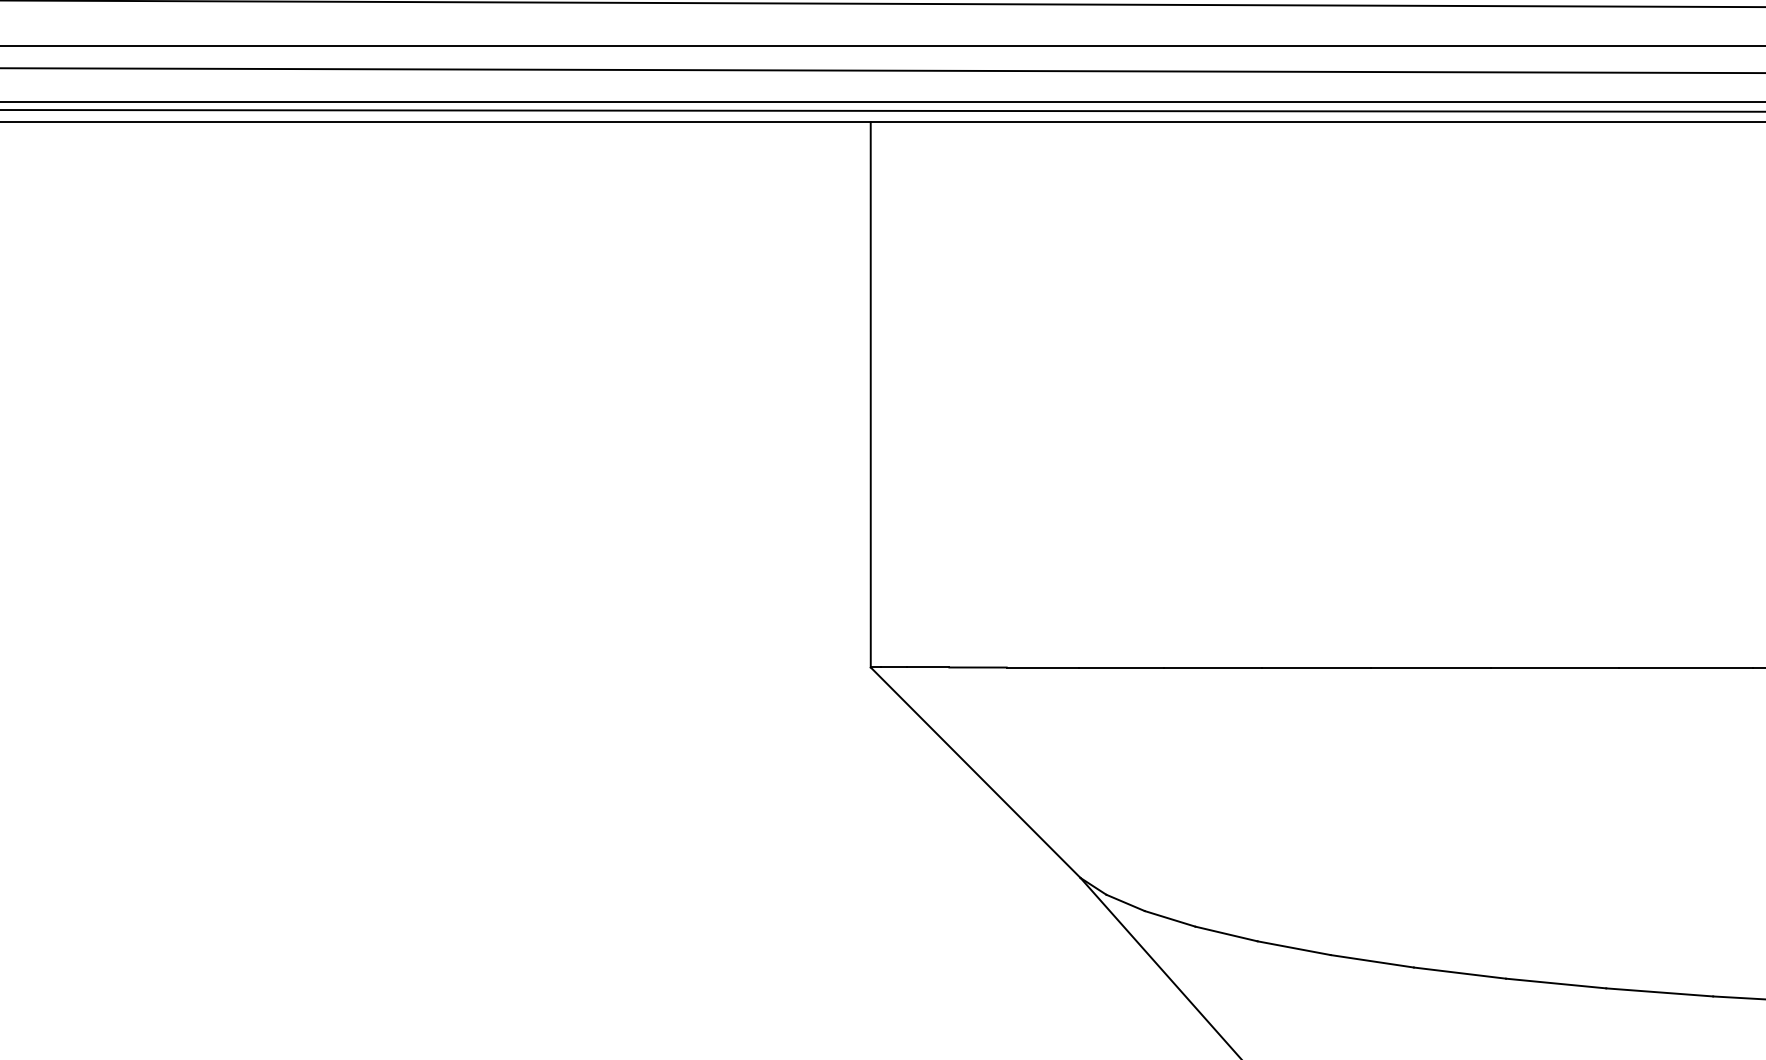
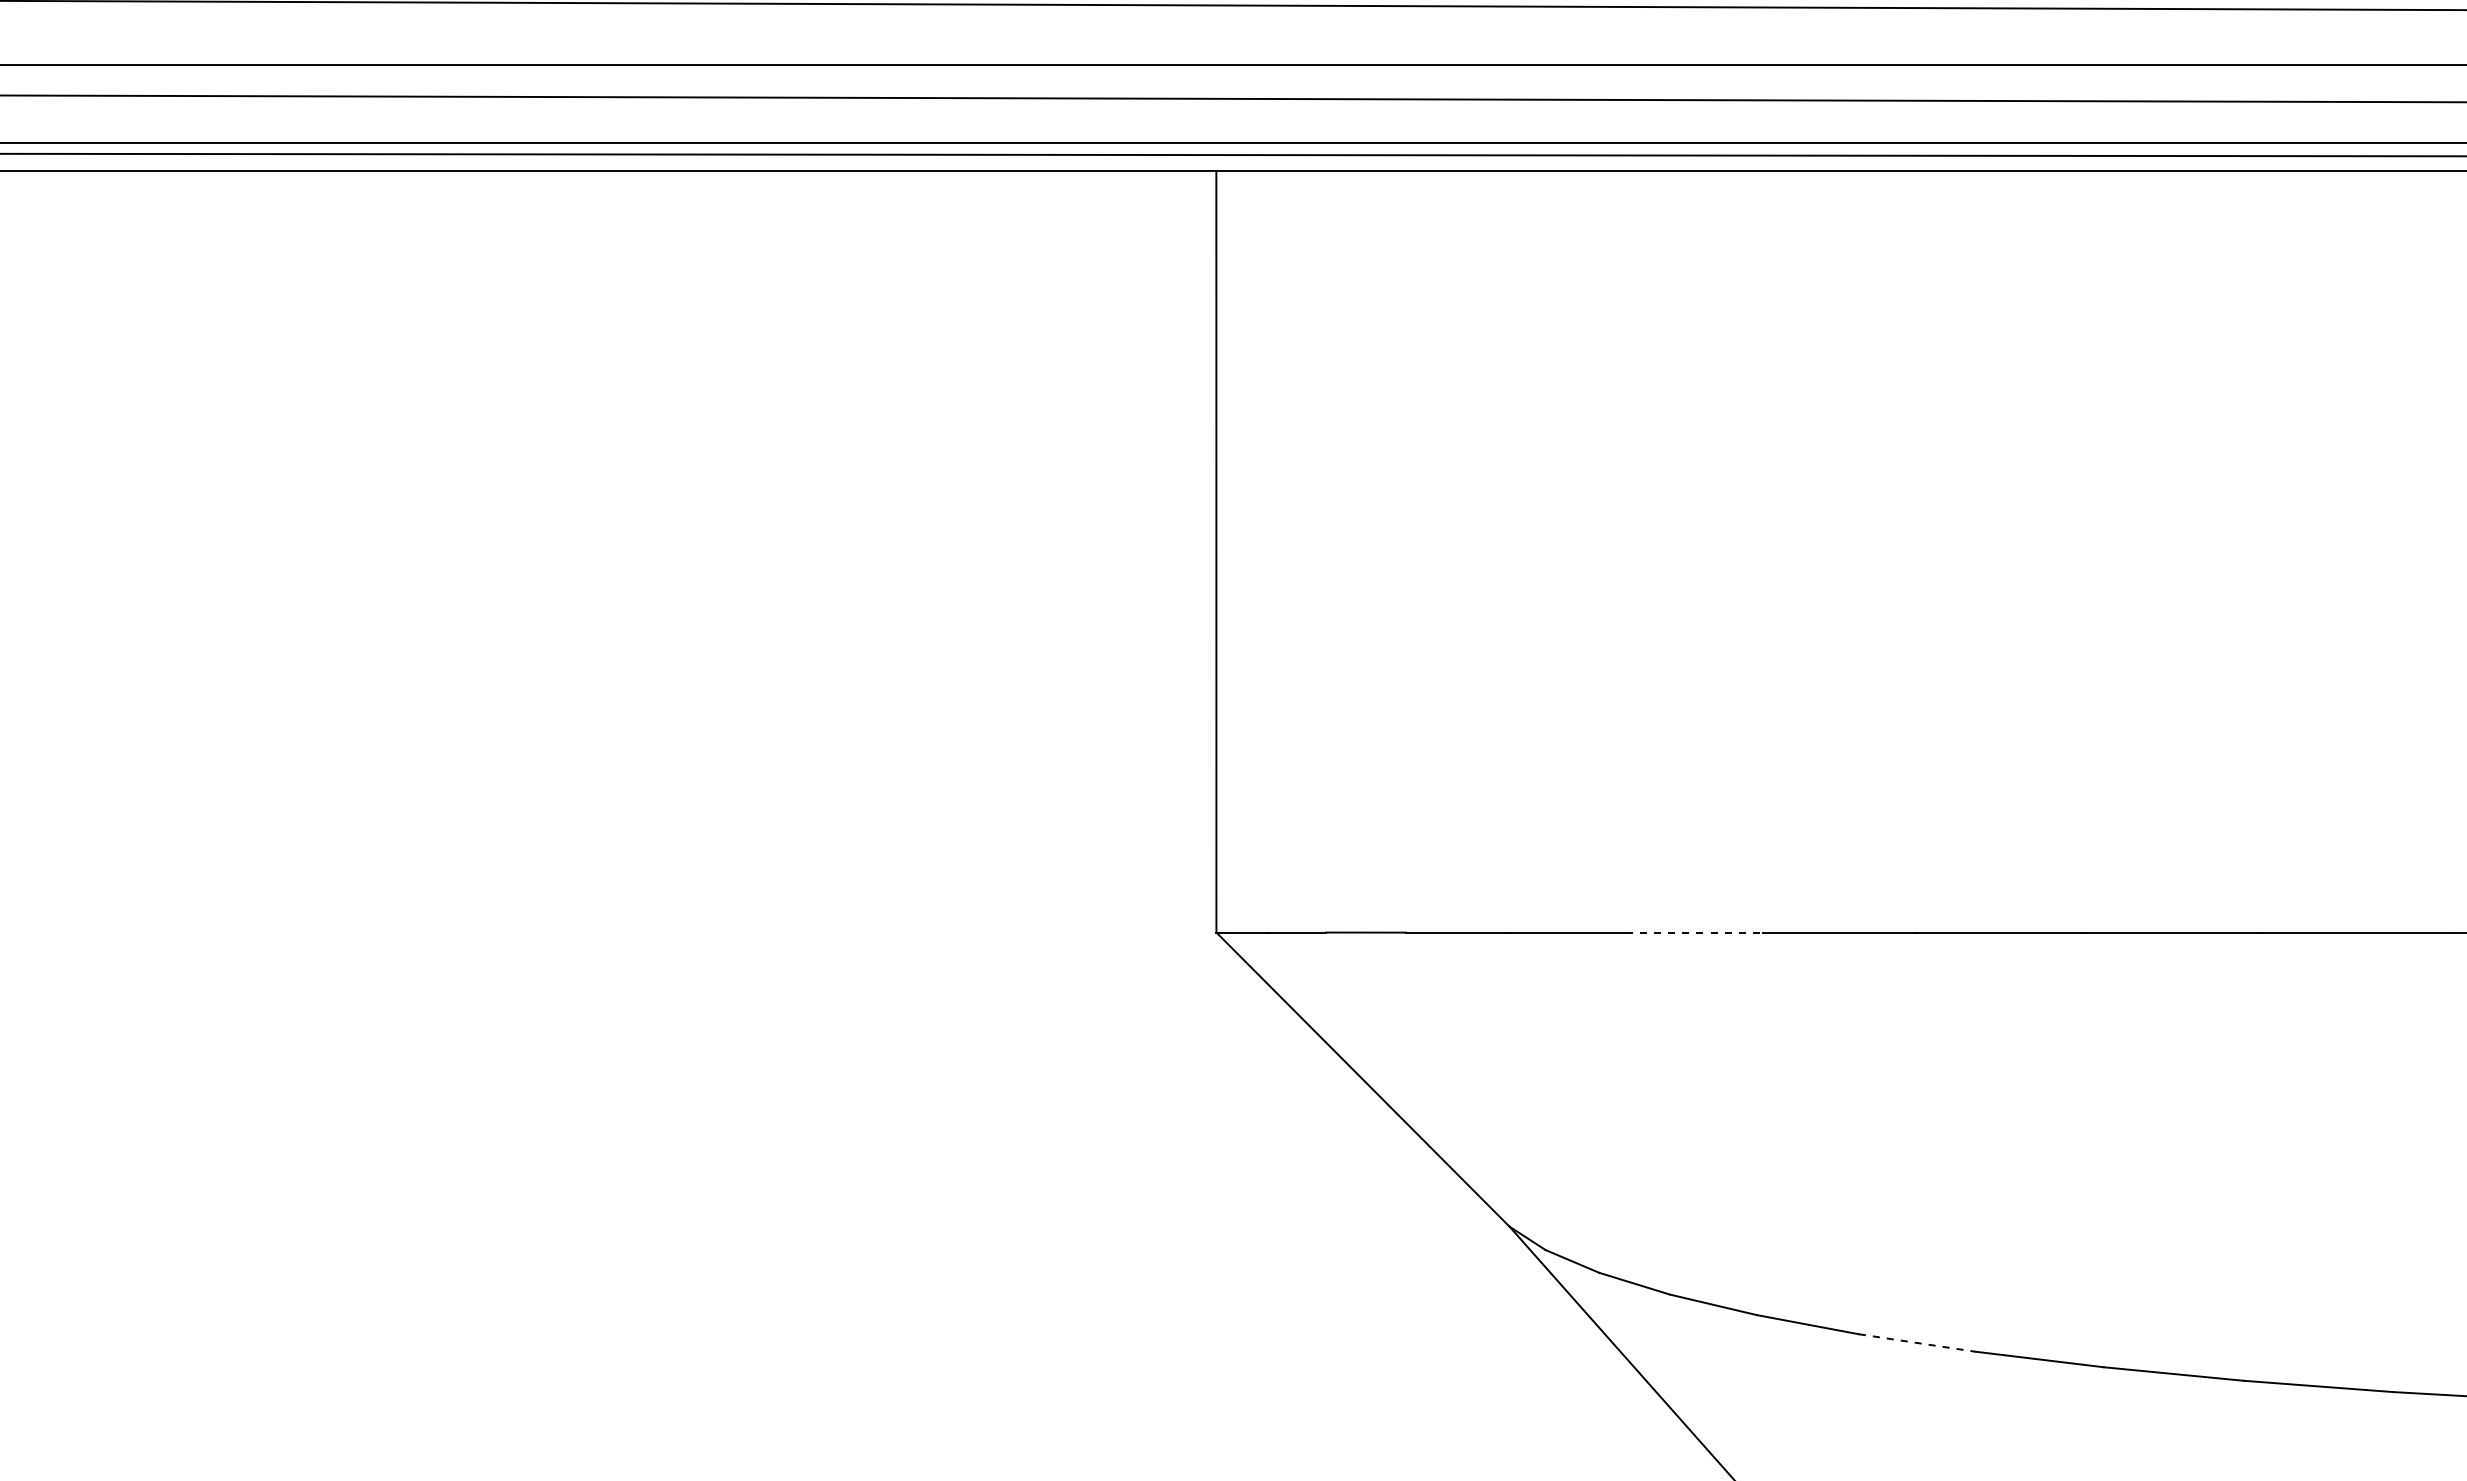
line: (1213, 667) -> (1694, 932), solid -> dashed
line: (1371, 960) -> (1916, 1342), solid -> dashed

